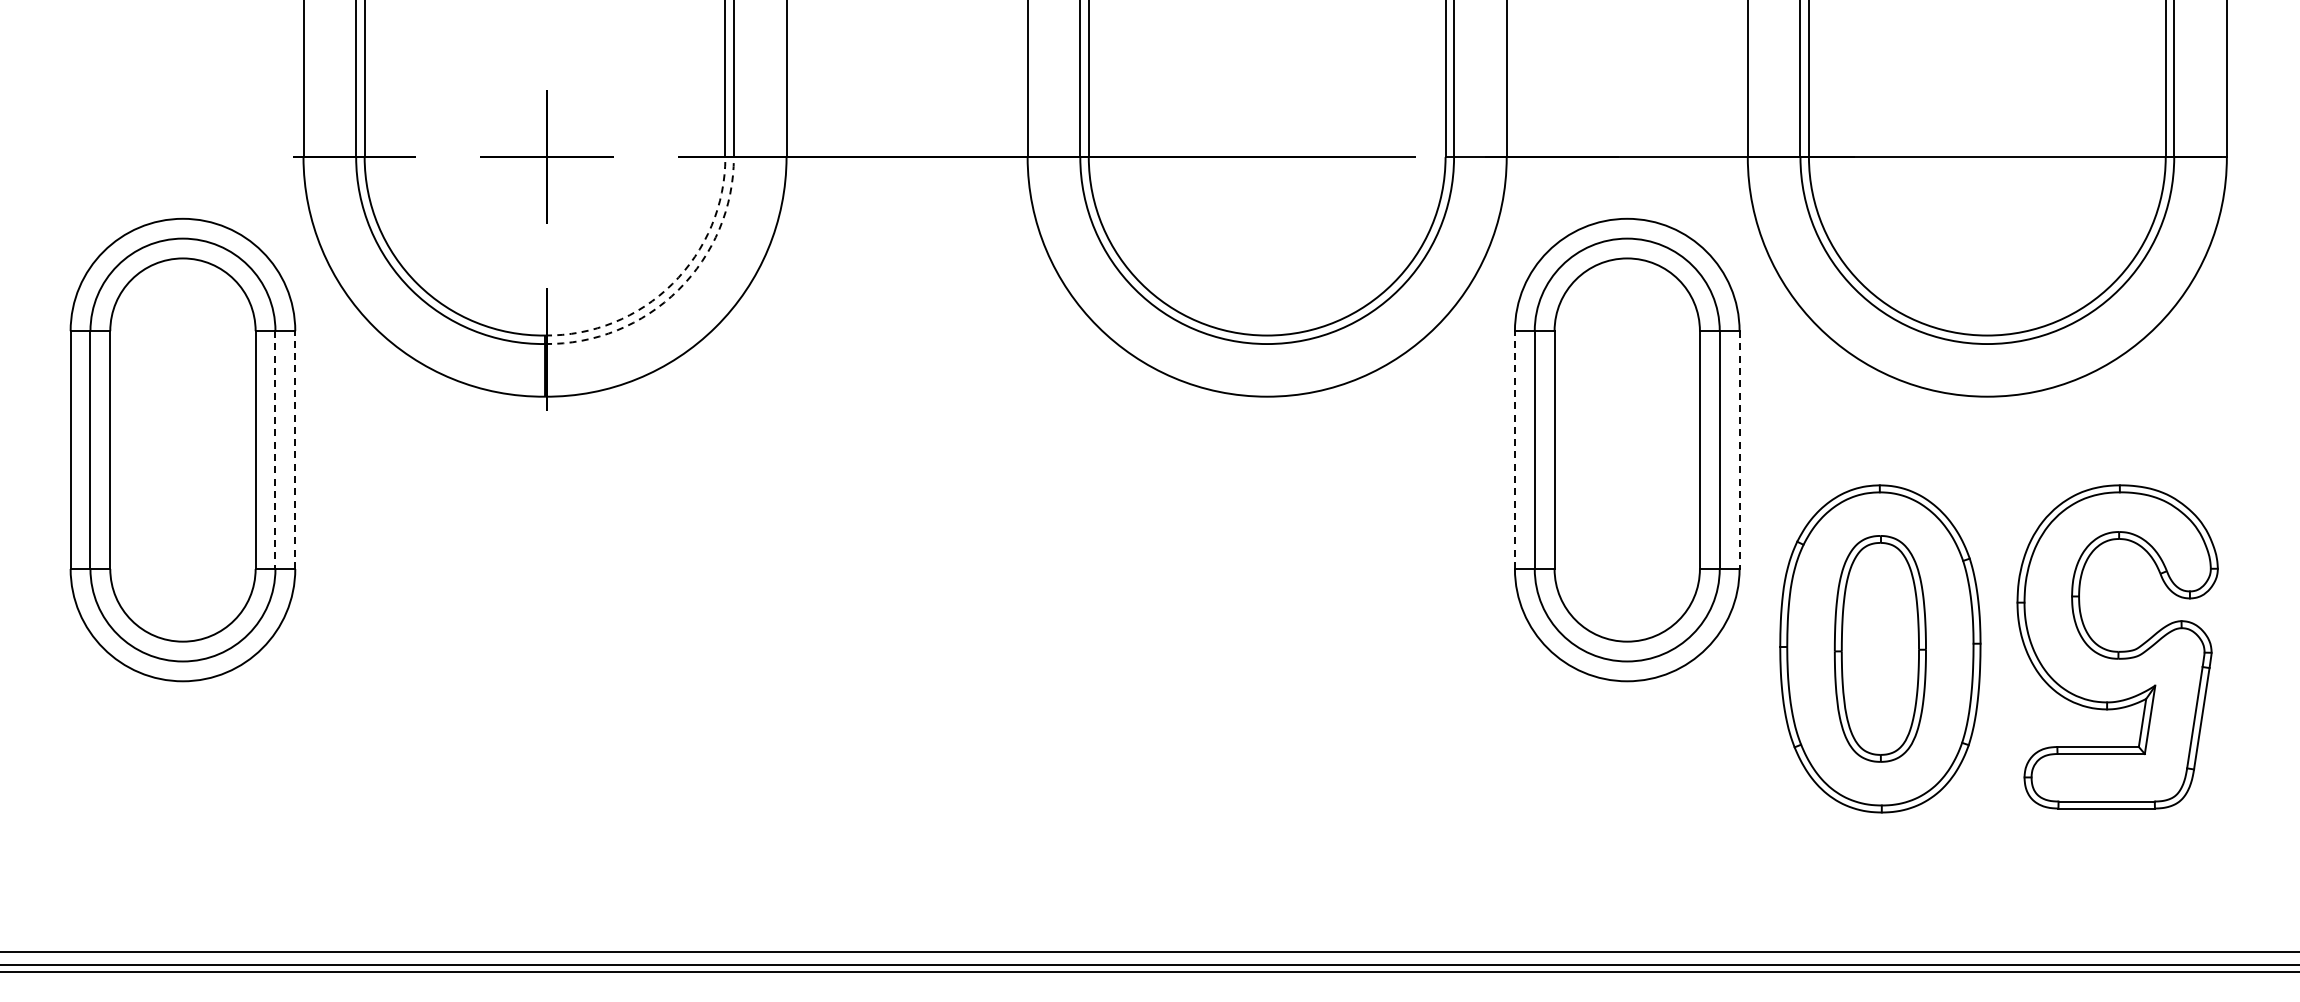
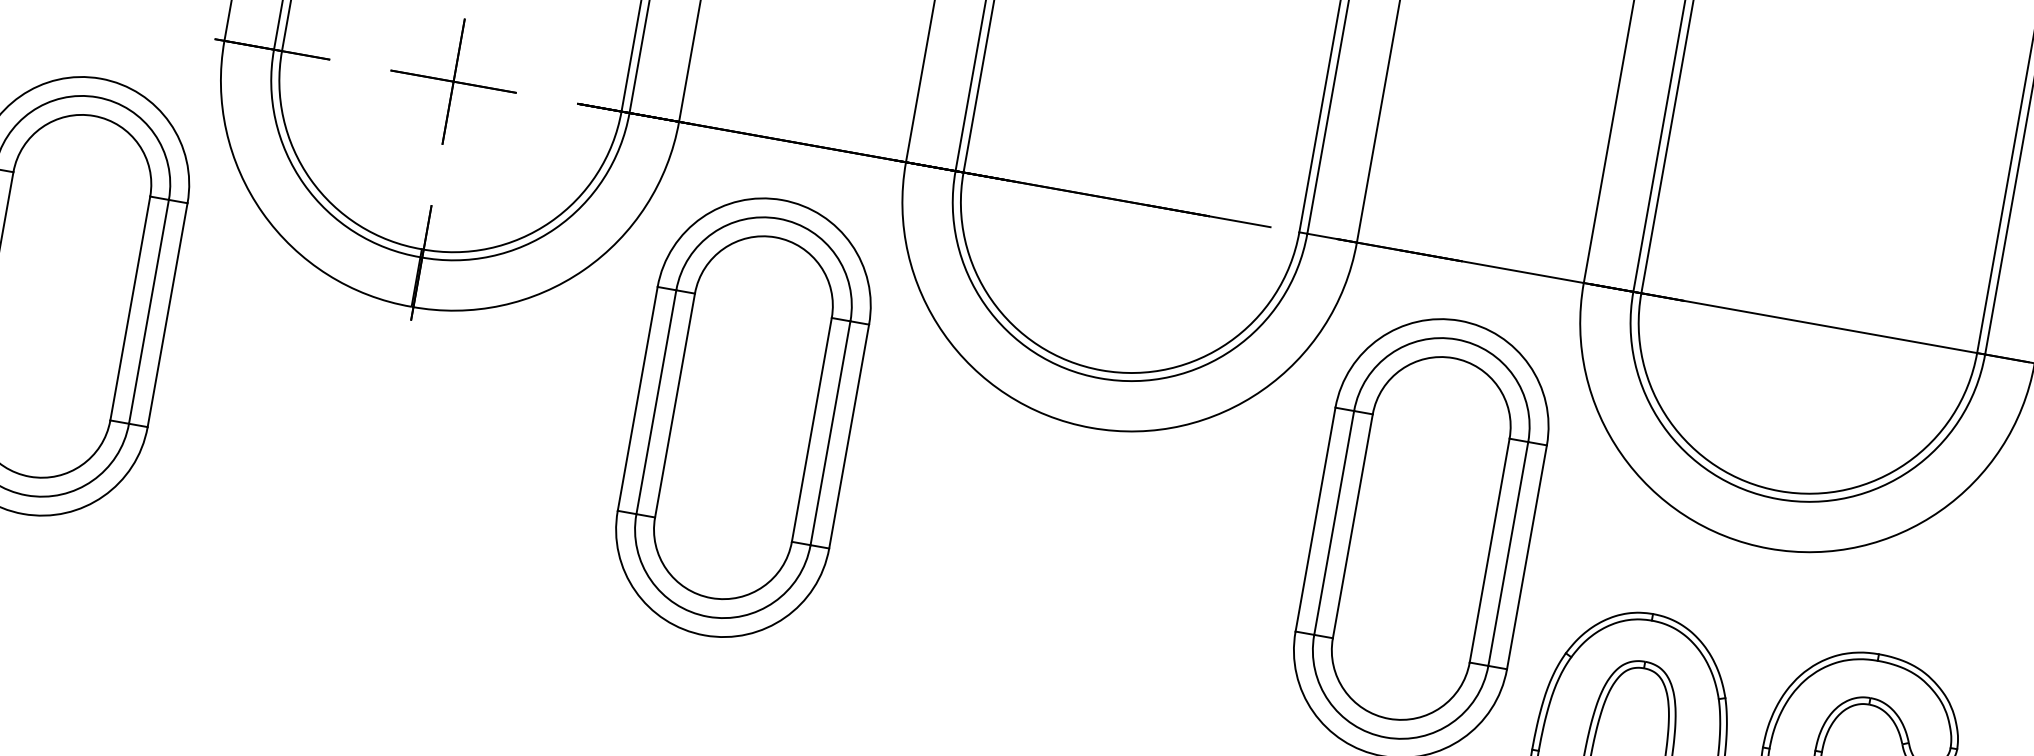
arc: (672, 284) -> (550, 222), dashed -> solid
arc: (678, 290) -> (555, 229), dashed -> solid
part: (906, 449) -> (742, 417), added
line: (275, 450) -> (148, 312), dashed -> solid
line: (295, 450) -> (167, 315), dashed -> solid
line: (1514, 450) -> (1315, 519), dashed -> solid
line: (1739, 450) -> (1526, 557), dashed -> solid

